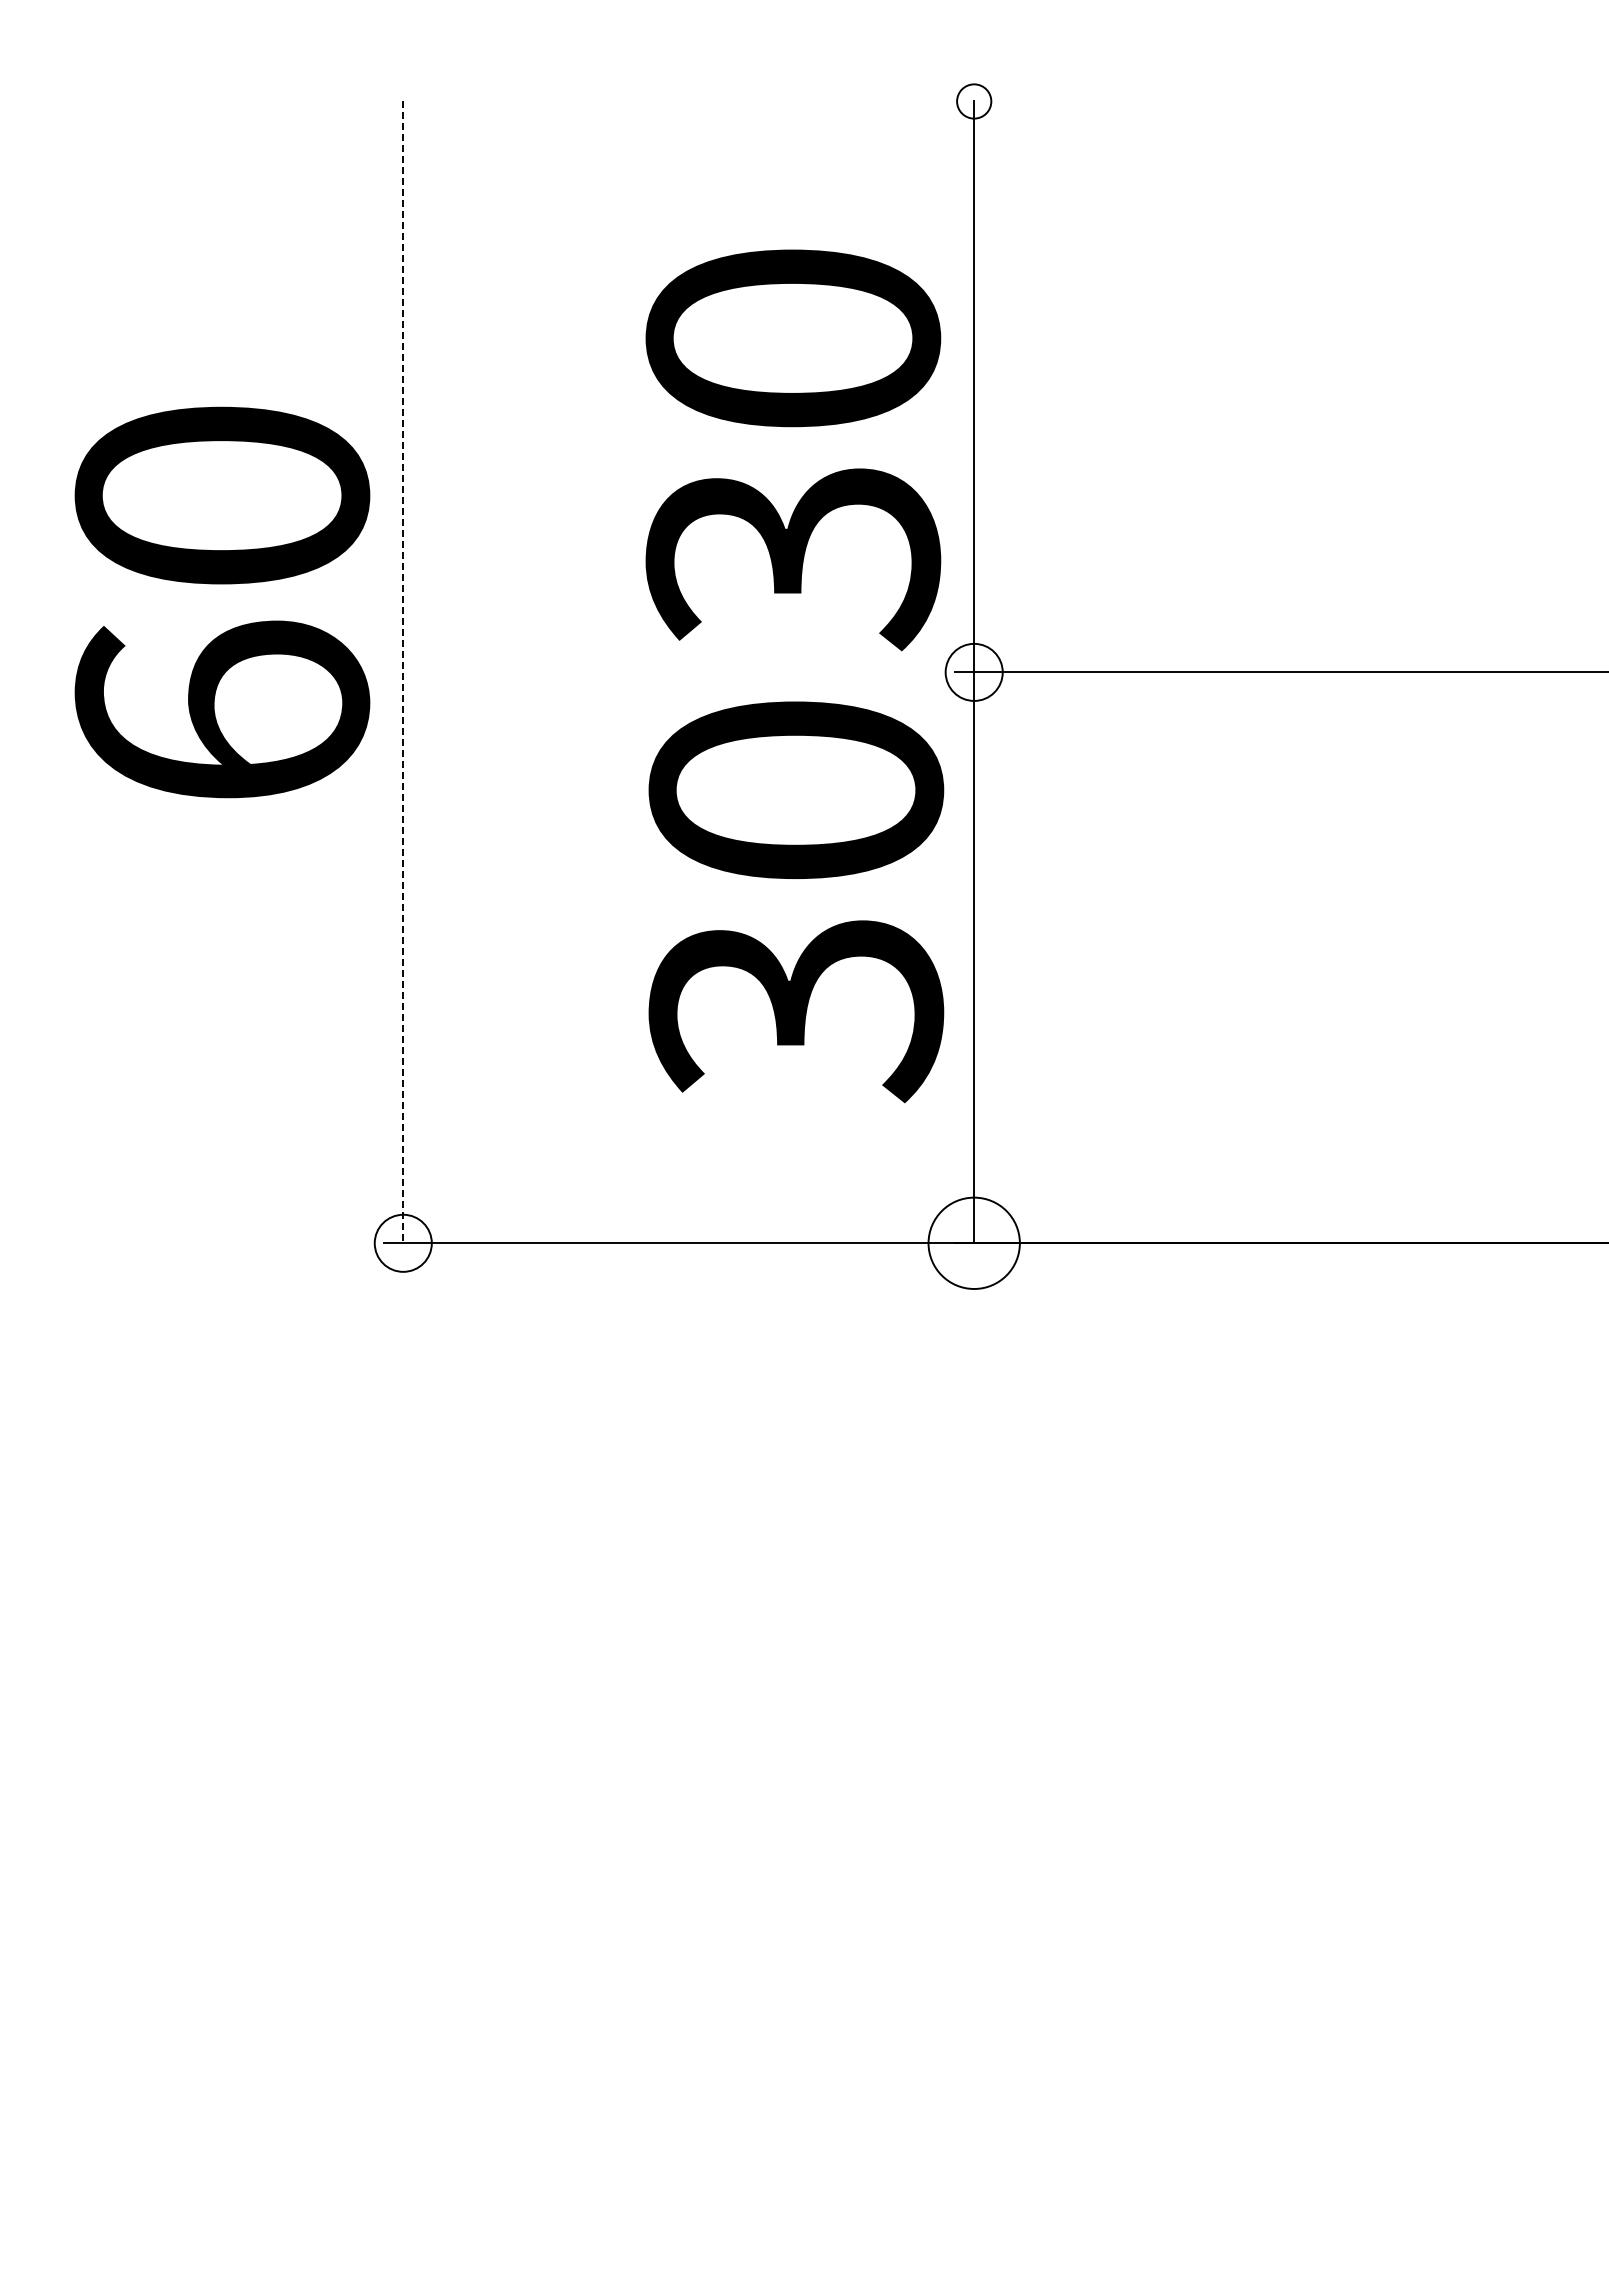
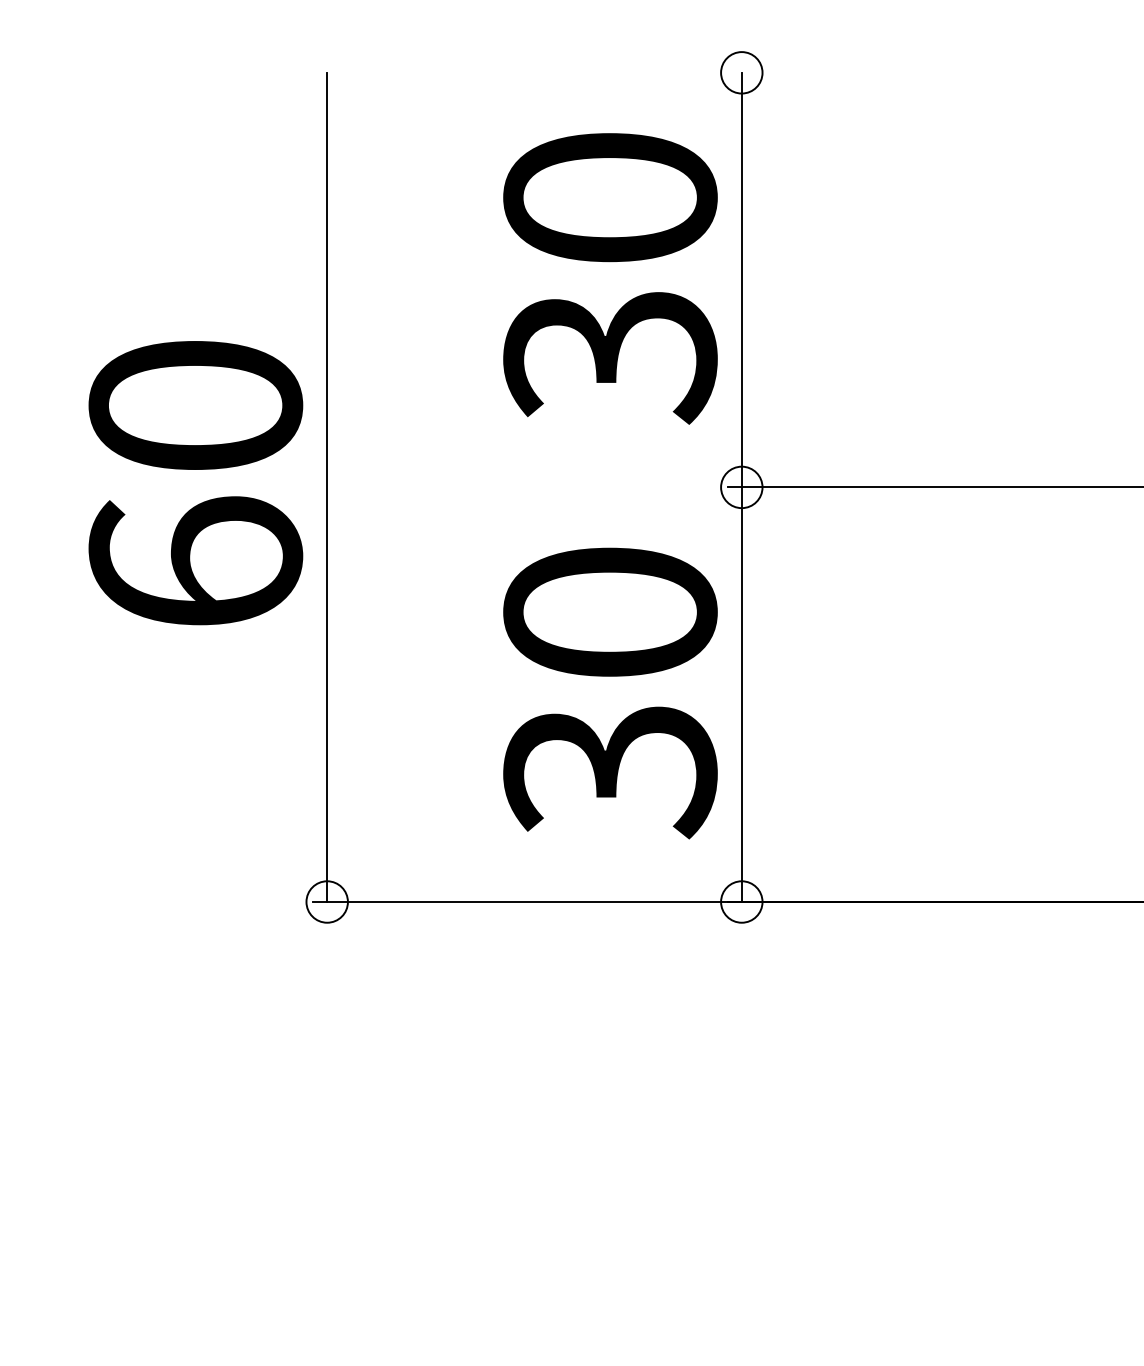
circle: (973, 101) -> (741, 72), size x1.67
text: (793, 450) -> (610, 279), moved
text: (222, 602) -> (195, 483), moved
line: (403, 672) -> (327, 487), dashed -> solid
text: (796, 902) -> (610, 693), moved
circle: (973, 1242) -> (741, 901), size x0.62

